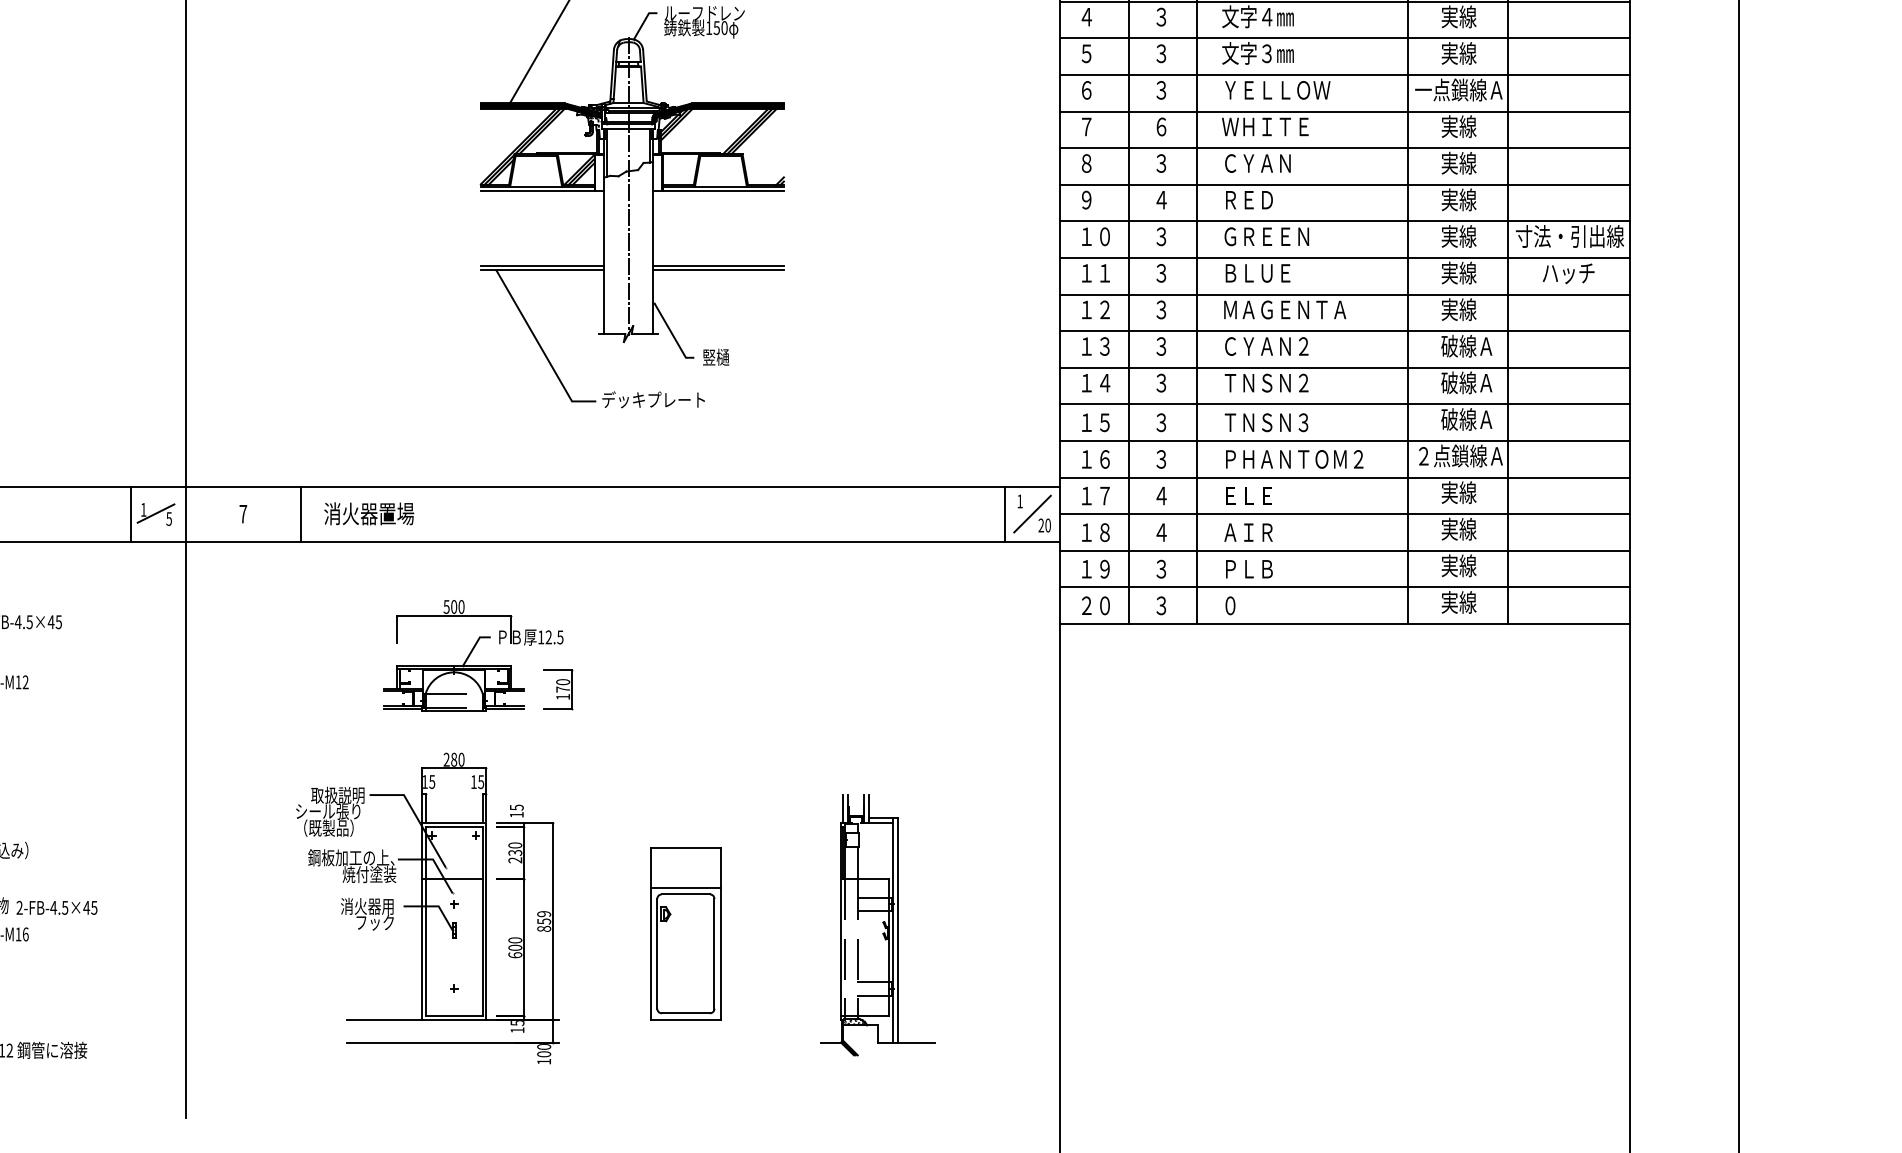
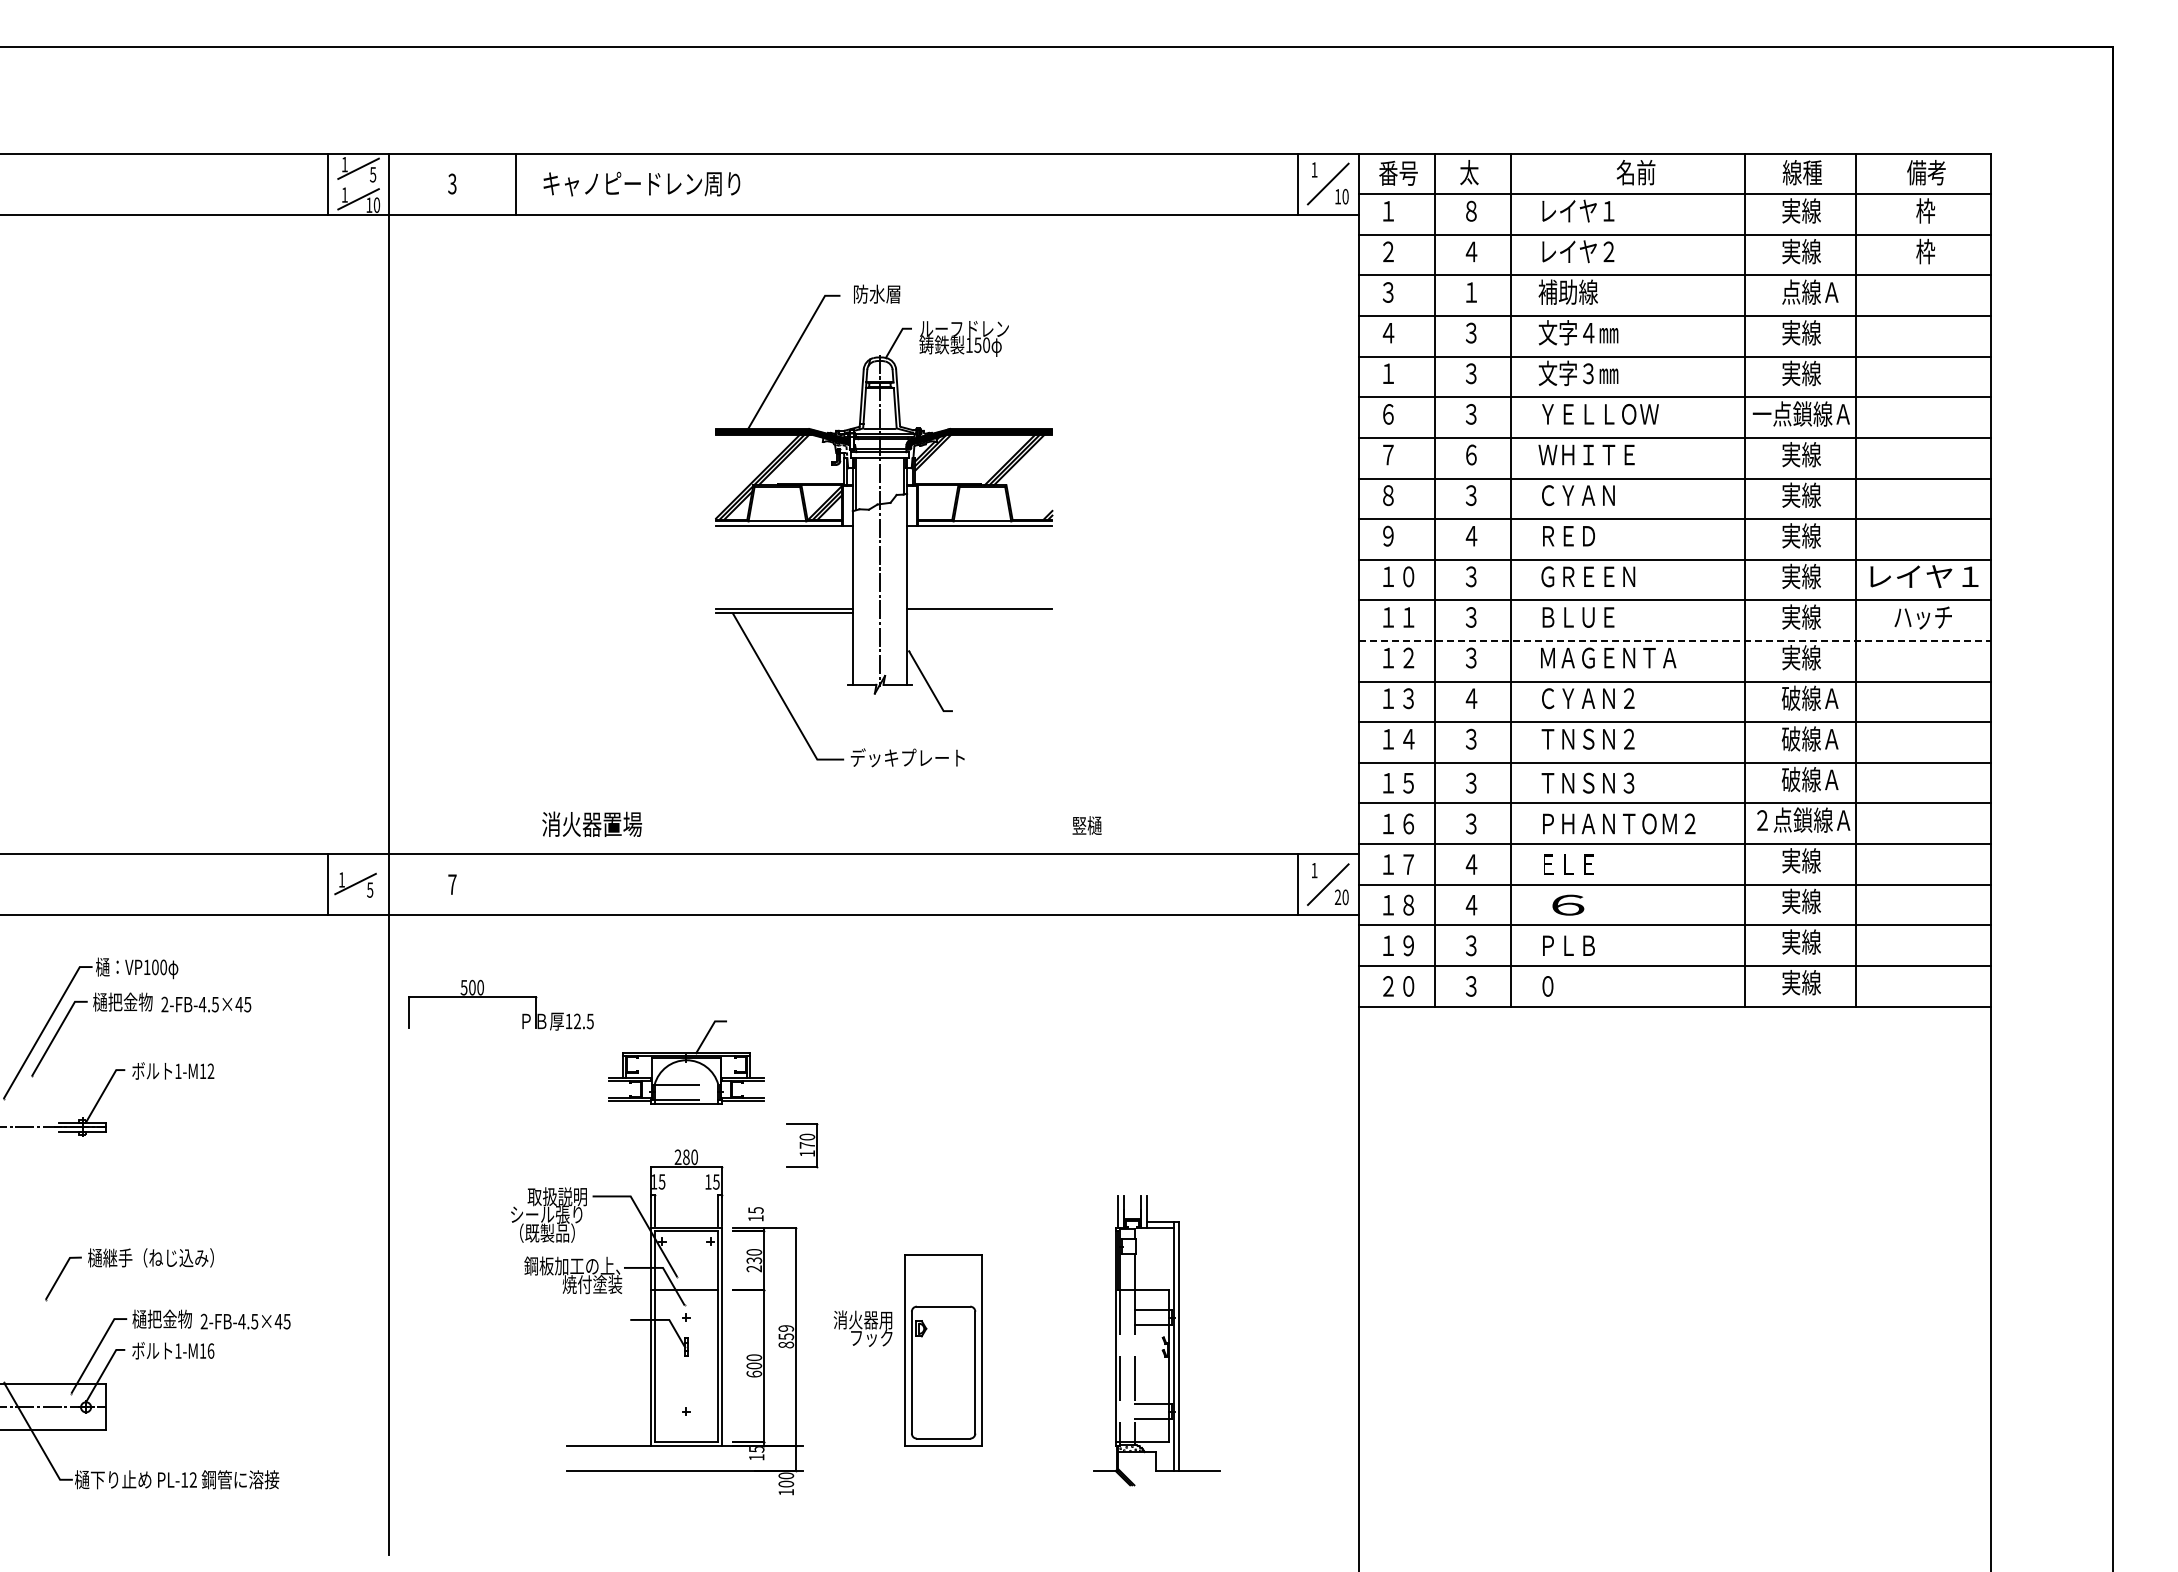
text: (1086, 53) -> (1388, 373), ５ -> １
text: (1569, 236) -> (1924, 576), 寸法・引出線 -> レイヤ１
line: (718, 269) -> (979, 613), removed
line: (1345, 294) -> (1675, 640), solid -> dashed
text: (1161, 346) -> (1471, 698), ３ -> ４
text: (715, 357) -> (1086, 825), moved
line: (300, 513) -> (515, 884), removed
text: (368, 513) -> (591, 823), moved
text: (1248, 532) -> (1567, 904), ＡＩＲ -> ６
part: (479, 615) -> (500, 997), moved
part: (558, 689) -> (802, 1145), moved
line: (685, 887) -> (943, 1299), removed
text: (366, 914) -> (862, 1328), moved

